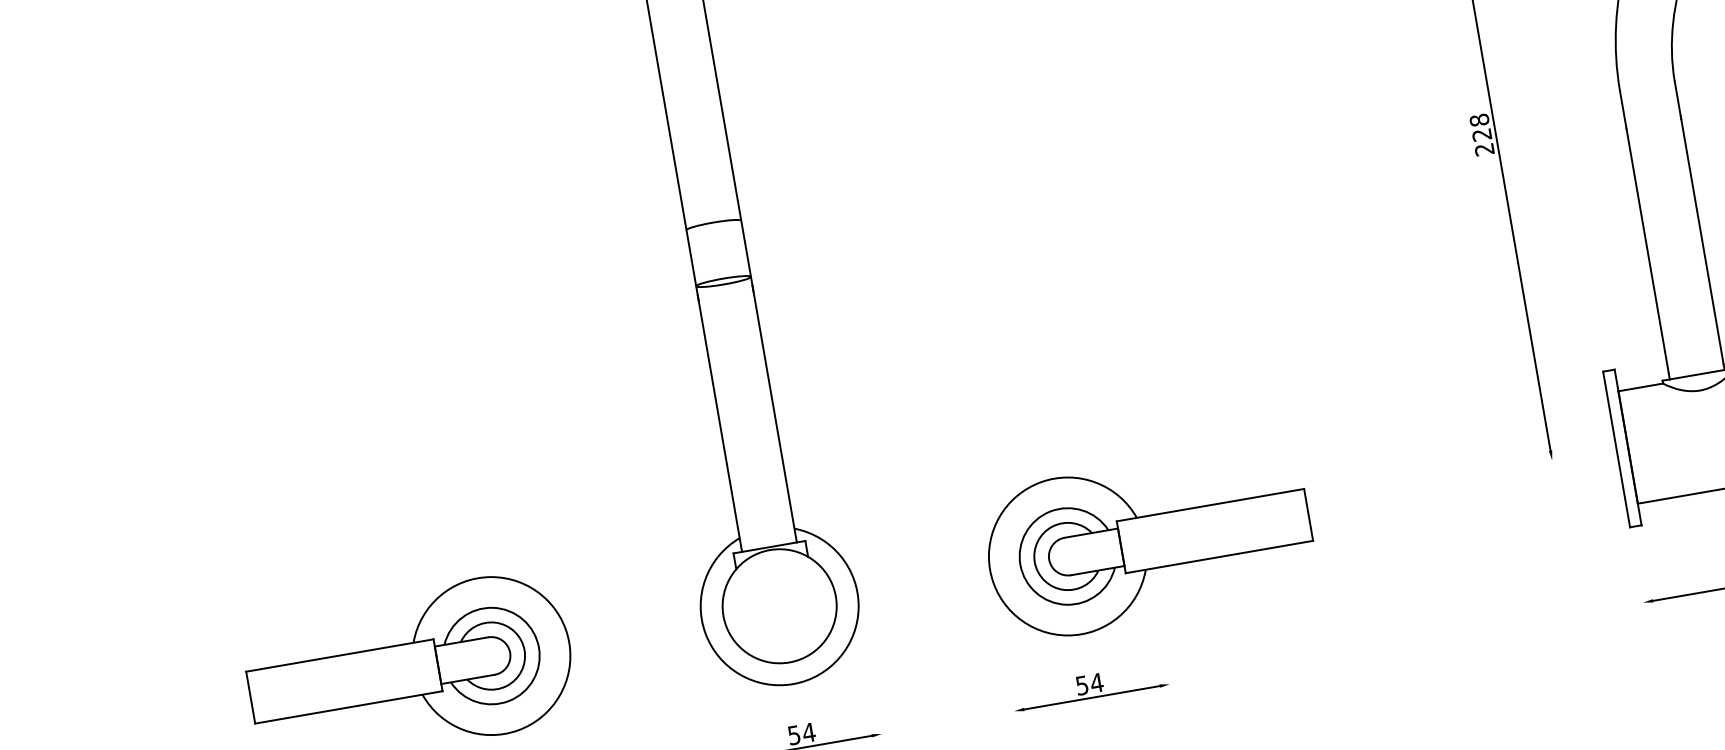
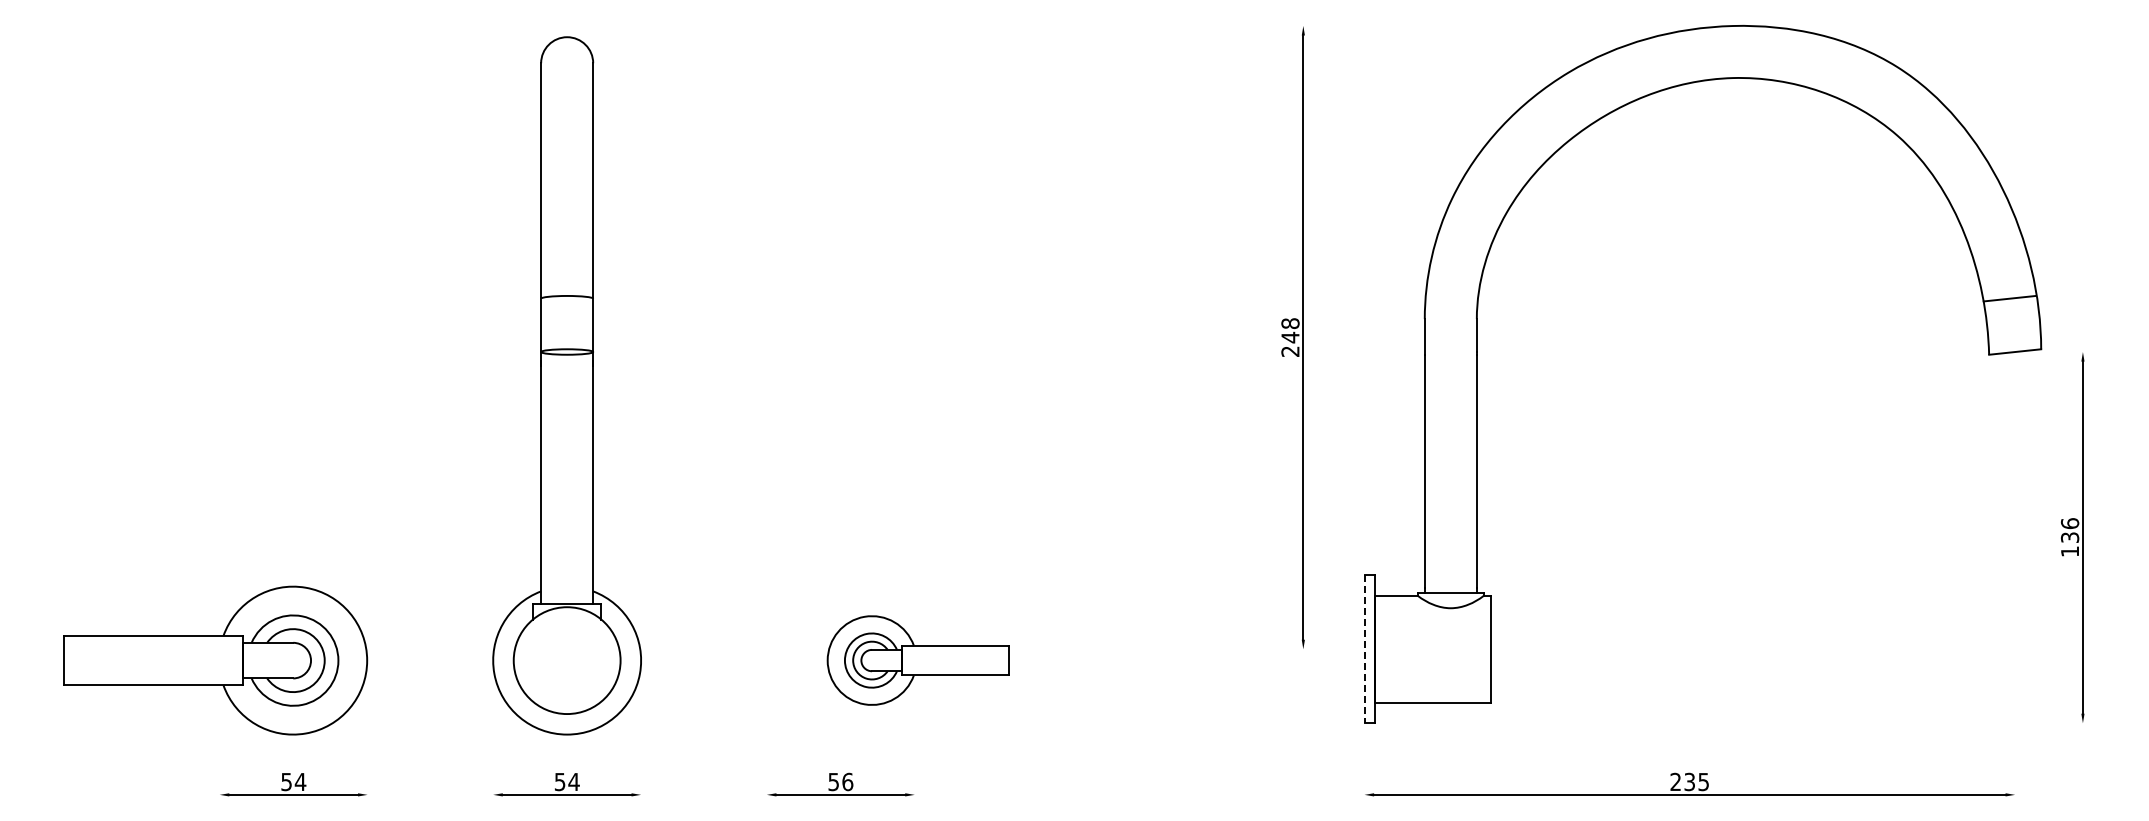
text: (1482, 134) -> (1290, 337), 228 -> 248
line: (1616, 449) -> (1364, 649), solid -> dashed
part: (1149, 542) -> (918, 660), size x0.6
text: (1096, 682) -> (847, 781), 54 -> 56

